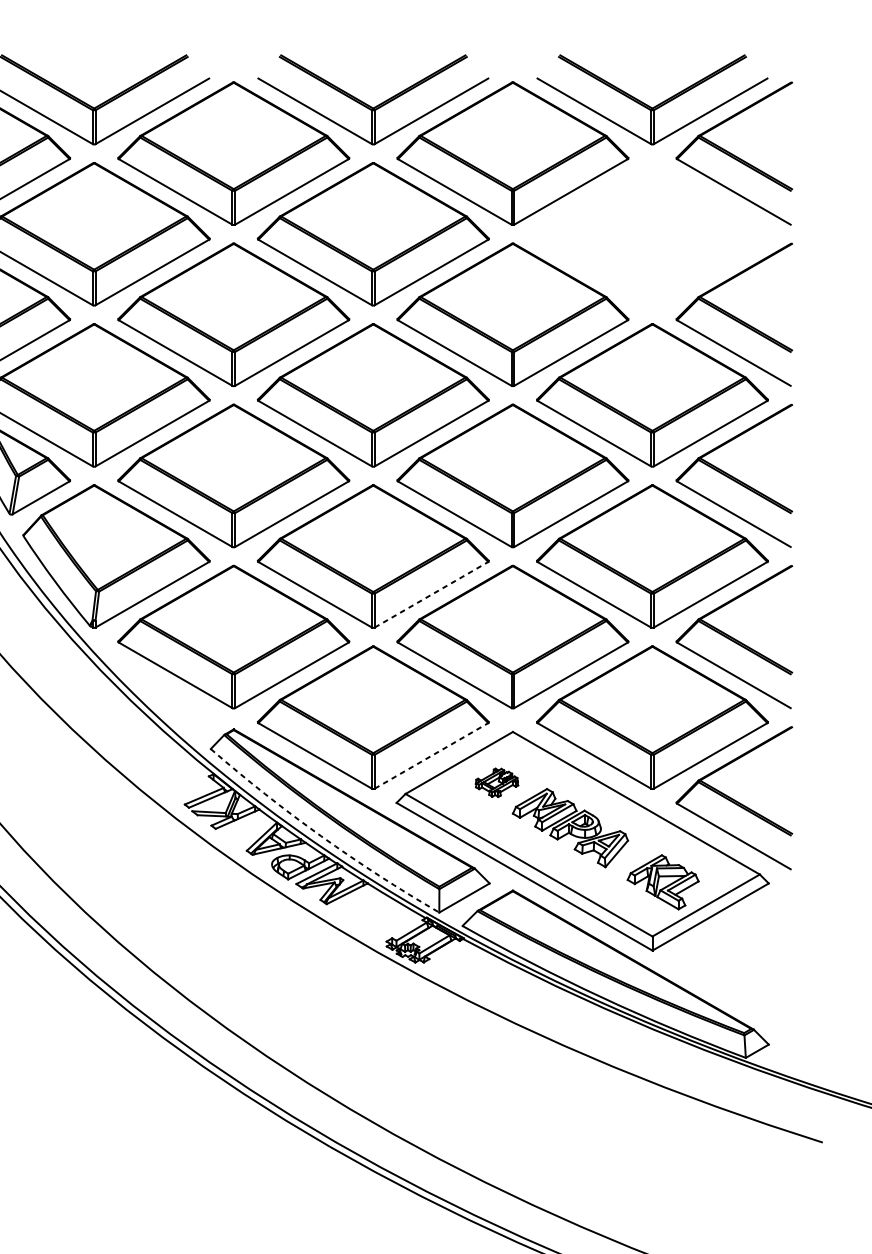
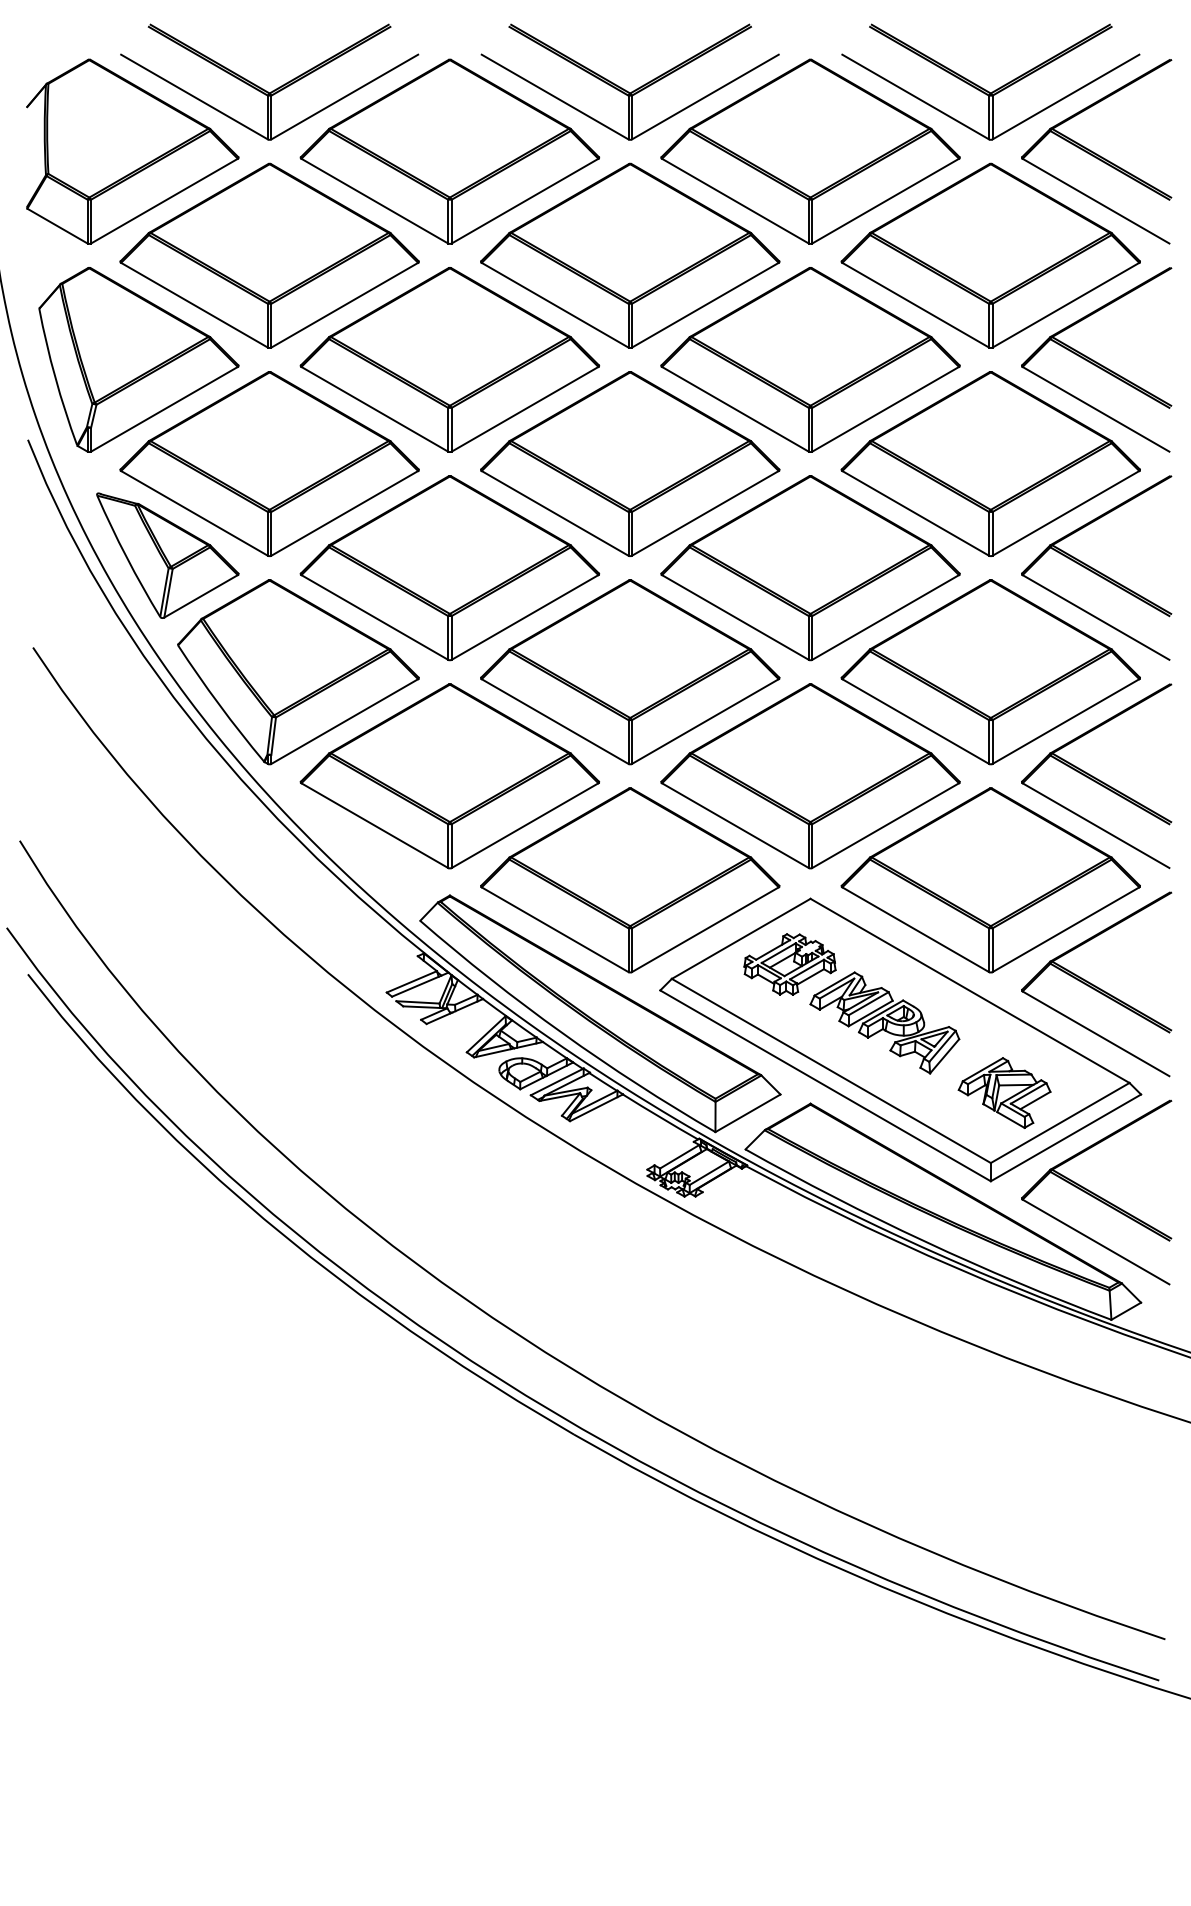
part: (652, 233) -> (990, 255), added
line: (431, 594) -> (705, 721), dashed -> solid
line: (431, 755) -> (705, 929), dashed -> solid
part: (496, 782) -> (789, 964), size x1.67
arc: (320, 836) -> (562, 1033), dashed -> solid
part: (734, 959) -> (1096, 1192), added

